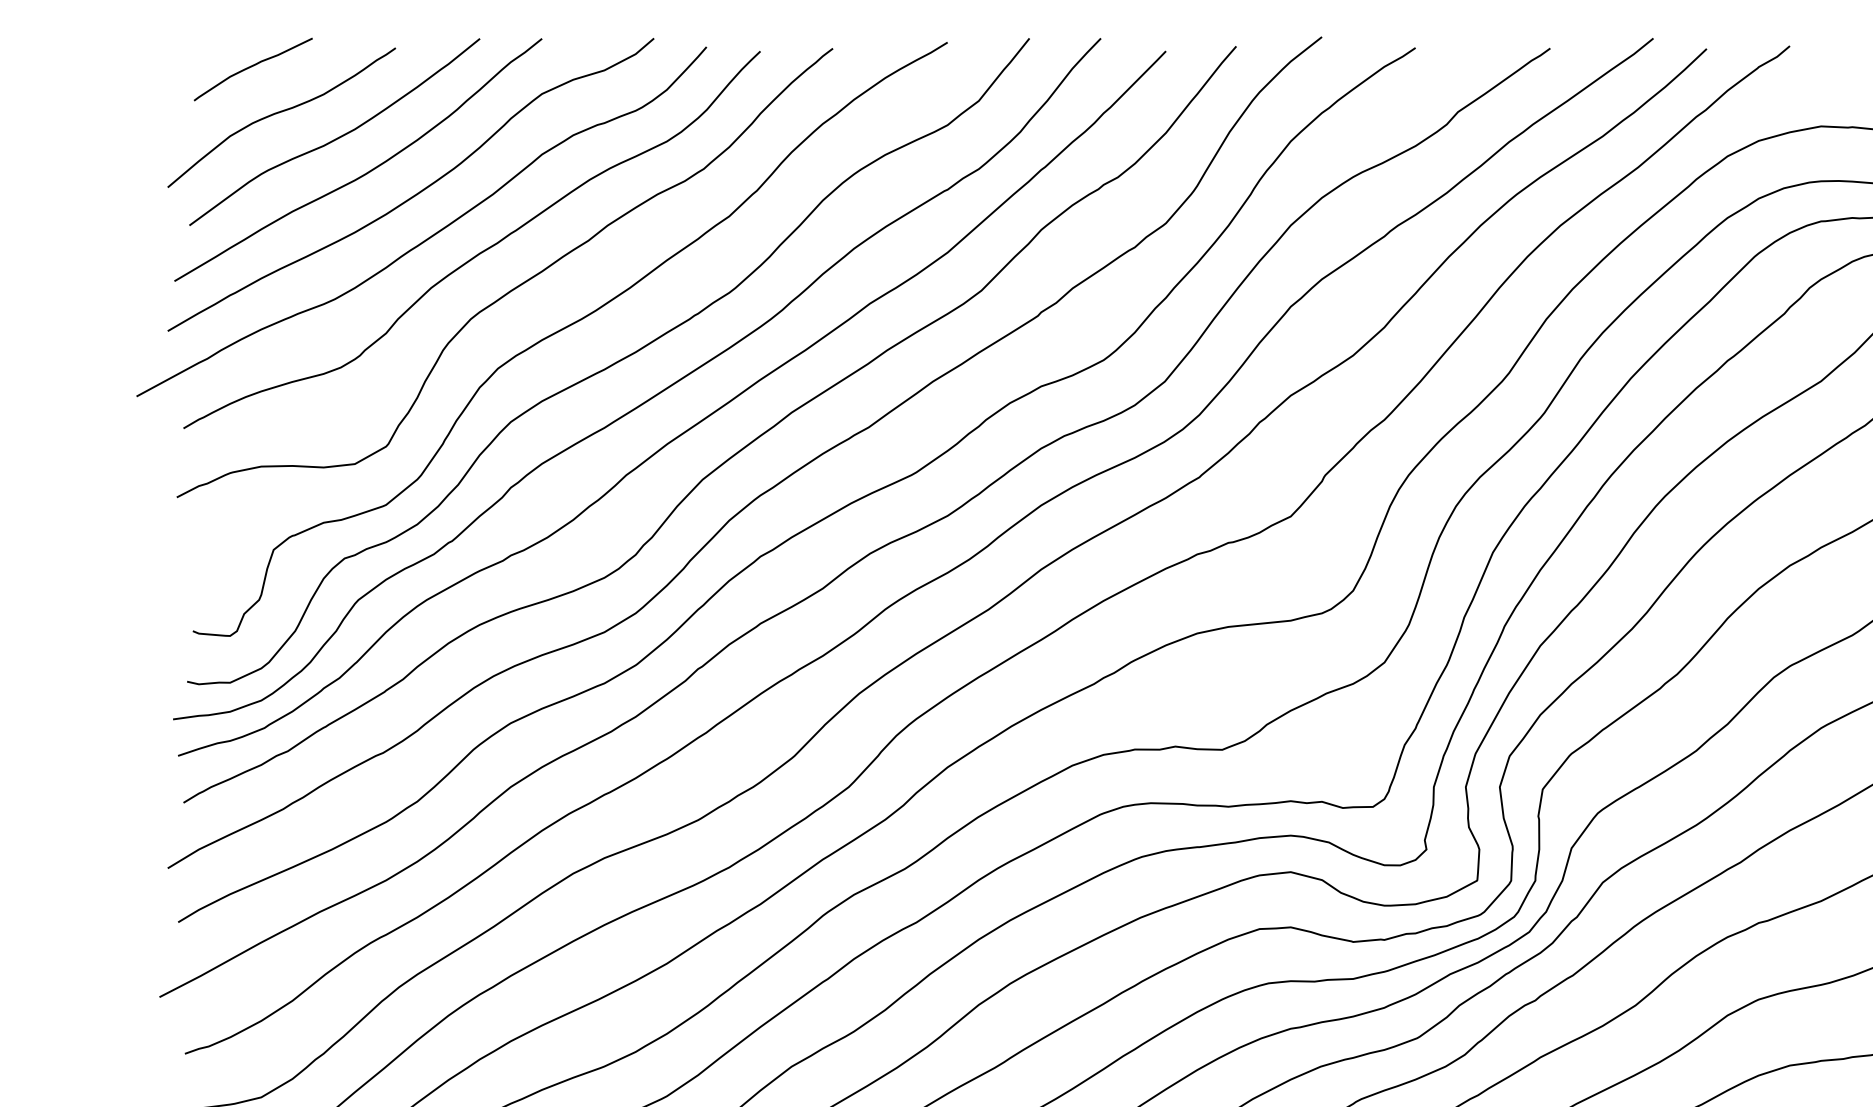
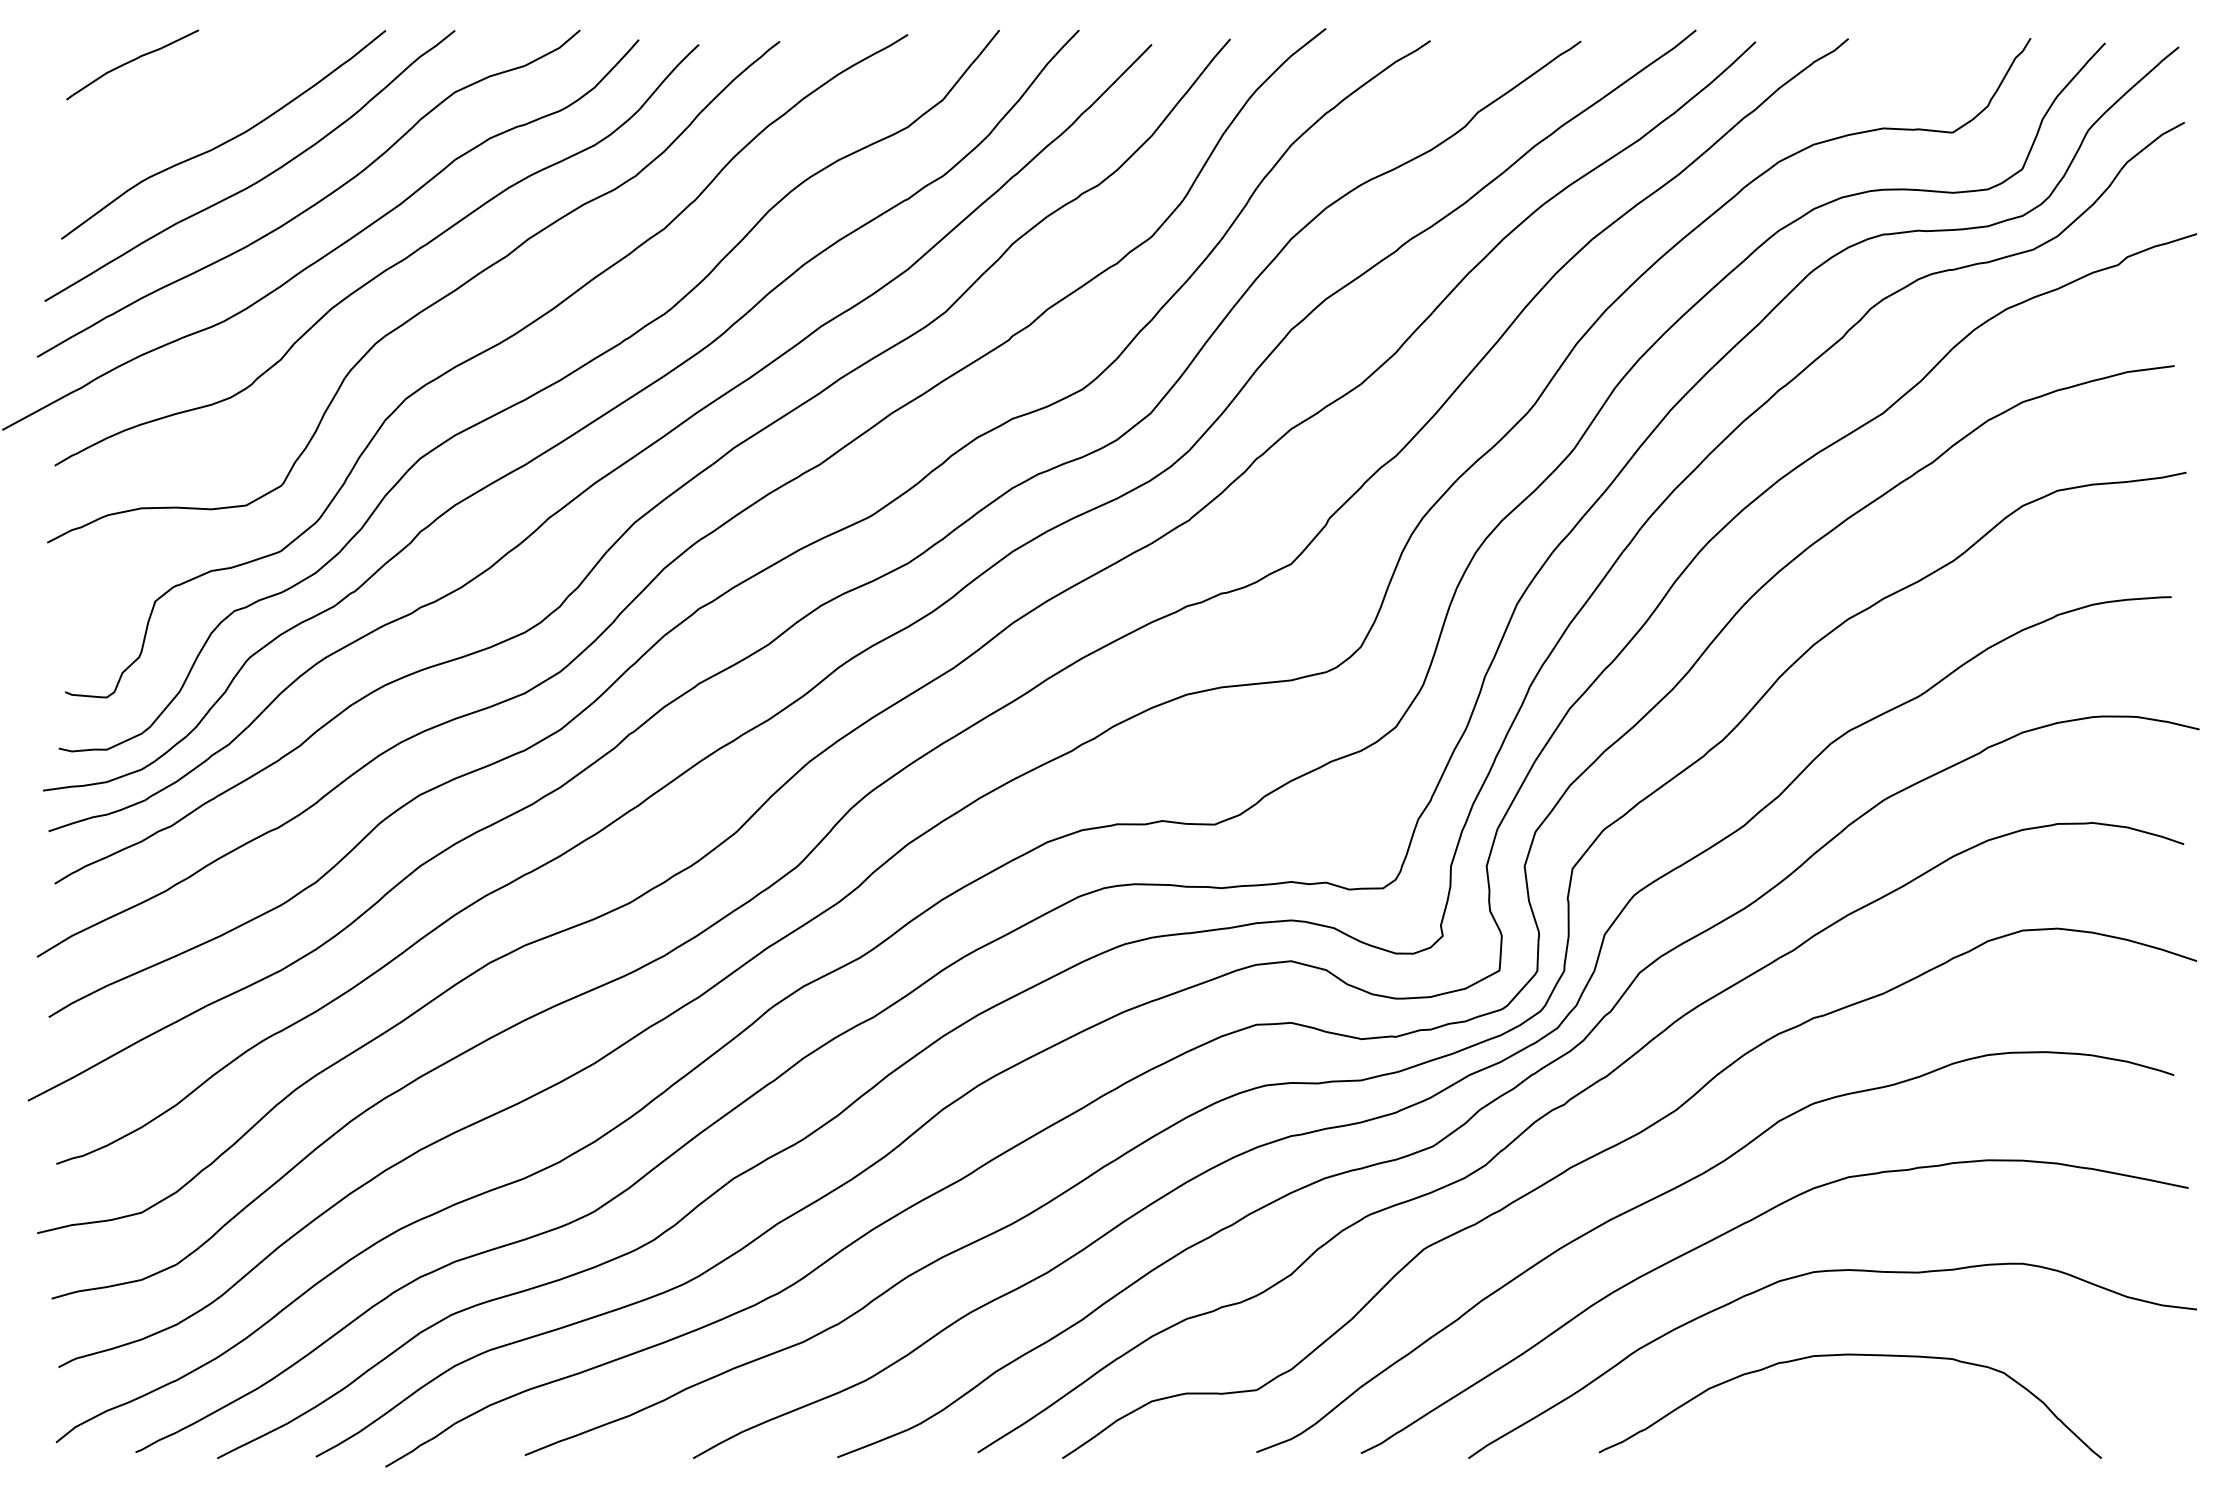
curve: (280, 113) -> (162, 113), removed

